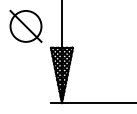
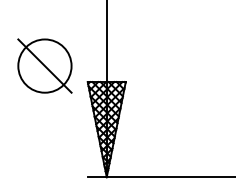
part: (25, 25) -> (44, 64), moved

